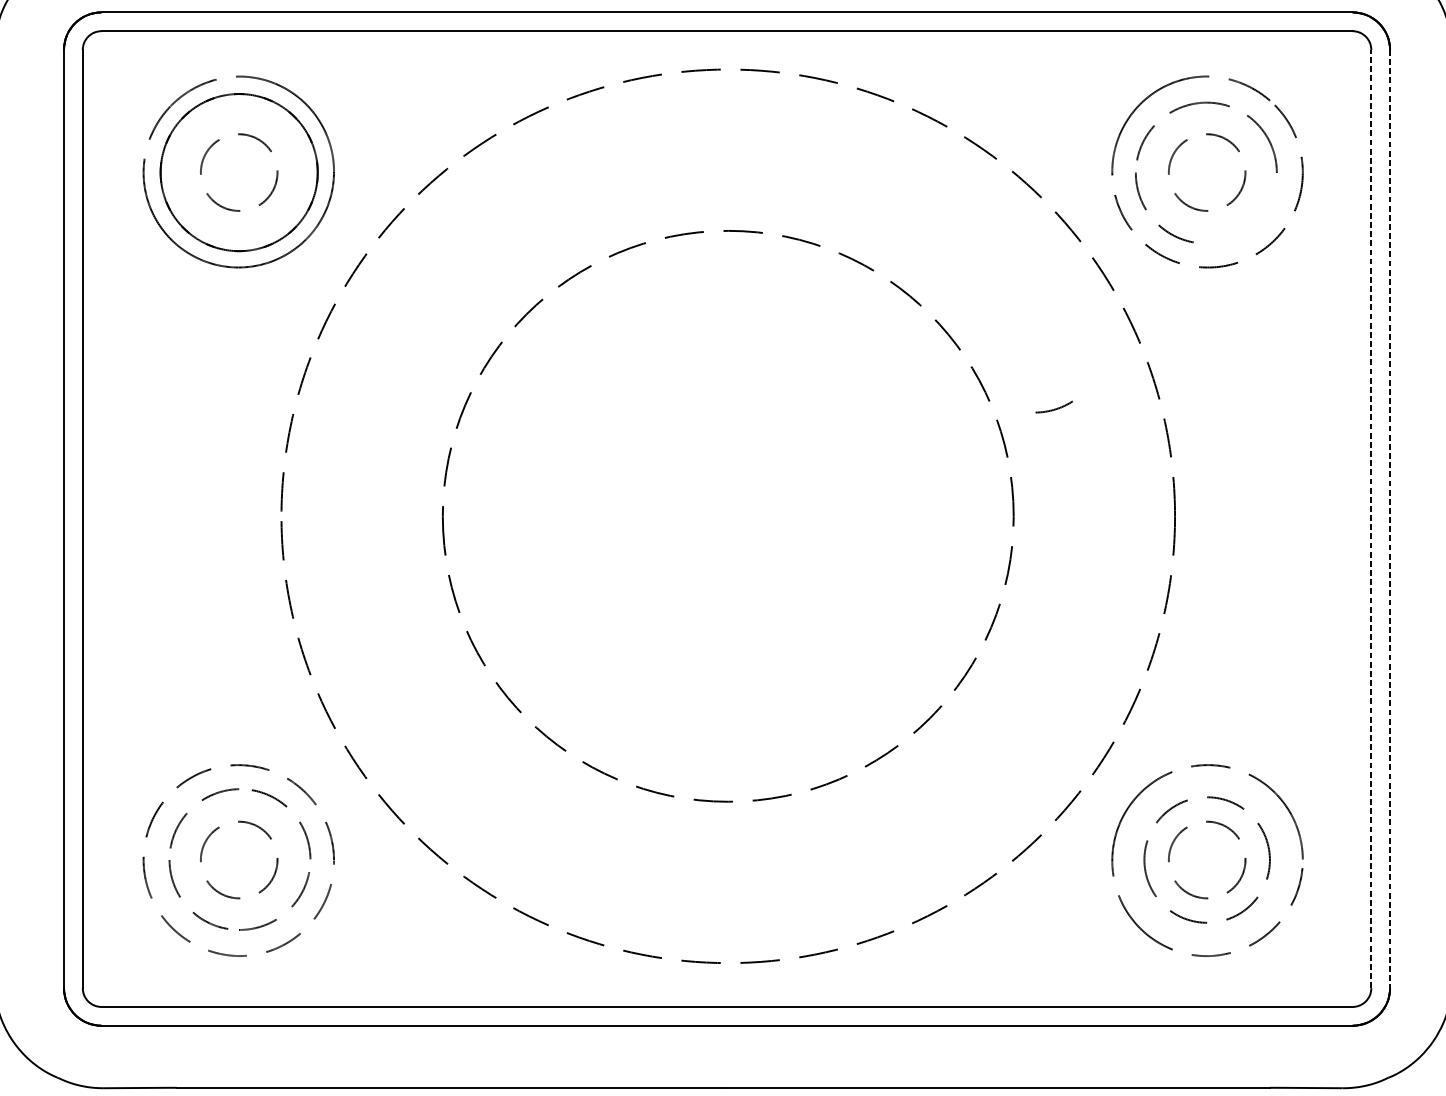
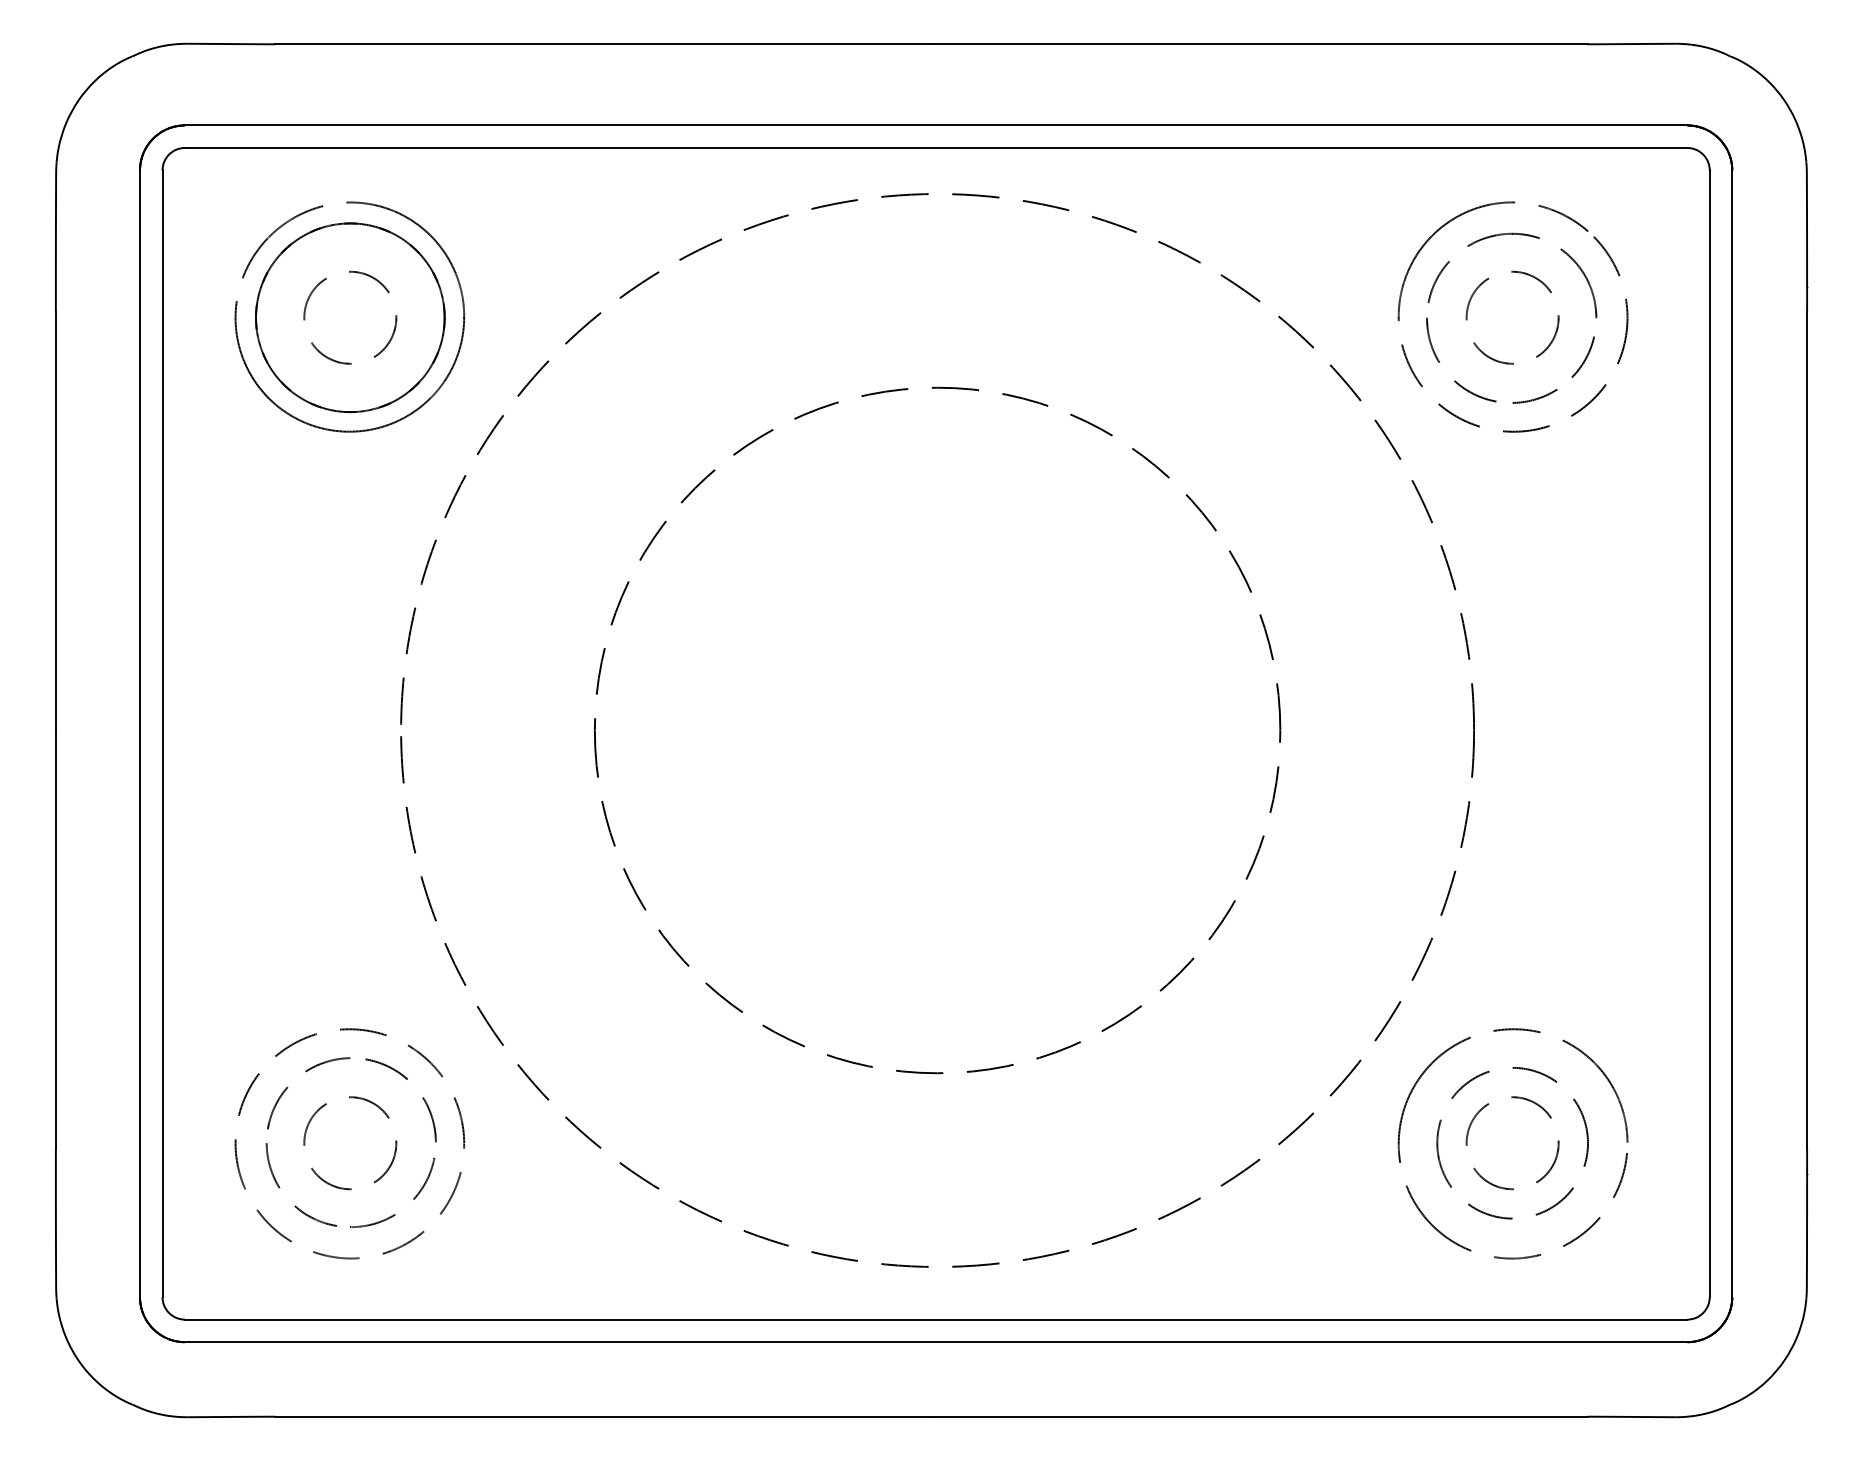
curve: (1267, 205) -> (1585, 357), added
curve: (1053, 408) -> (1534, 398), moved
line: (1371, 518) -> (1709, 733), dashed -> solid
line: (1390, 519) -> (1732, 734), dashed -> solid

